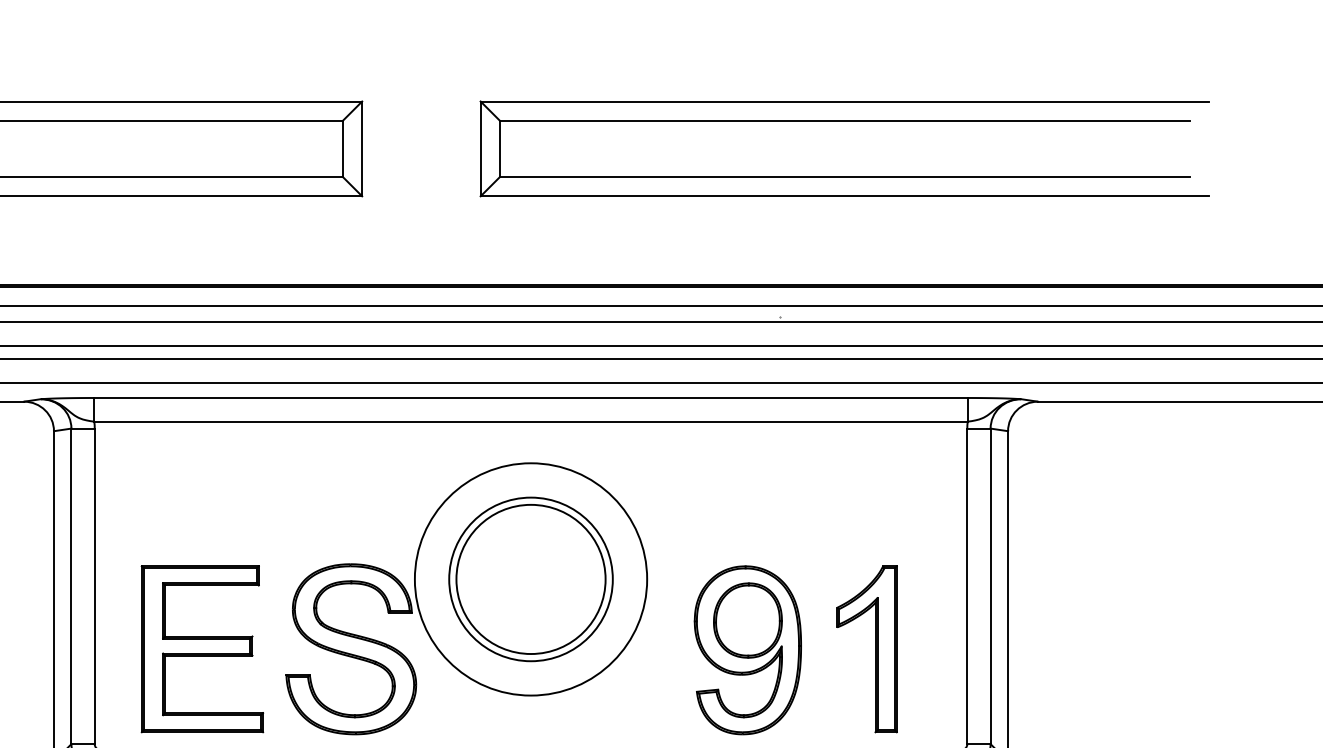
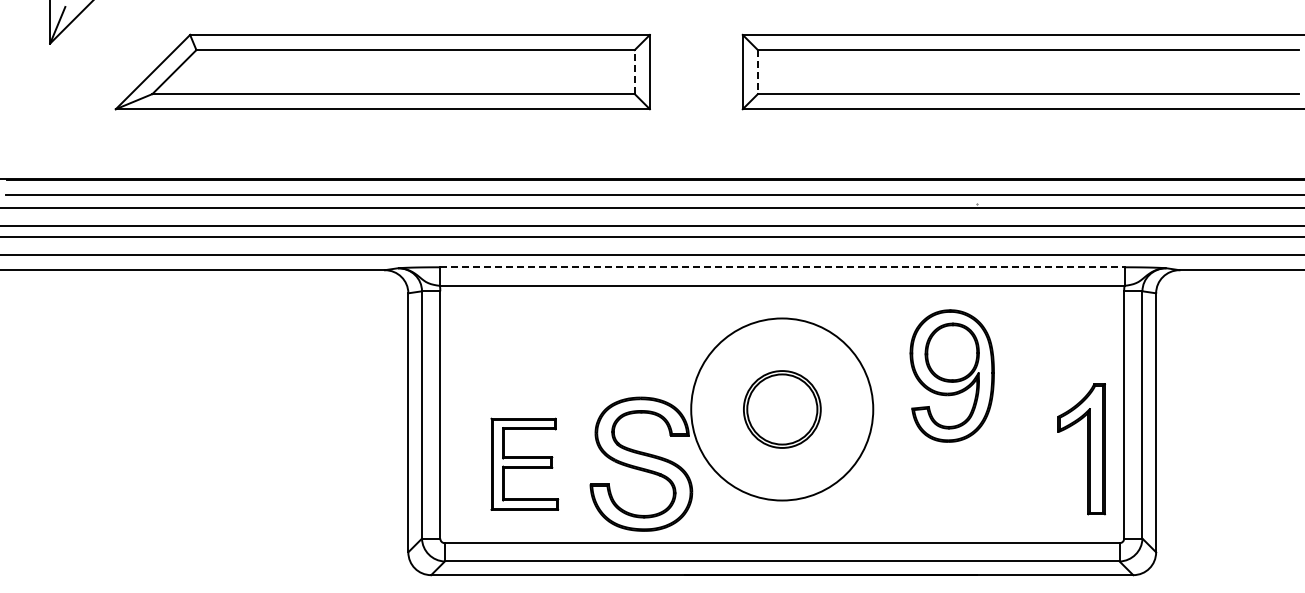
line: (342, 149) -> (634, 72), solid -> dashed
line: (499, 149) -> (757, 72), solid -> dashed
line: (531, 398) -> (782, 267), solid -> dashed
part: (531, 579) -> (782, 409), size x0.6
part: (202, 649) -> (524, 464), size x0.7
part: (746, 649) -> (951, 375), moved
part: (866, 649) -> (1081, 449), moved

